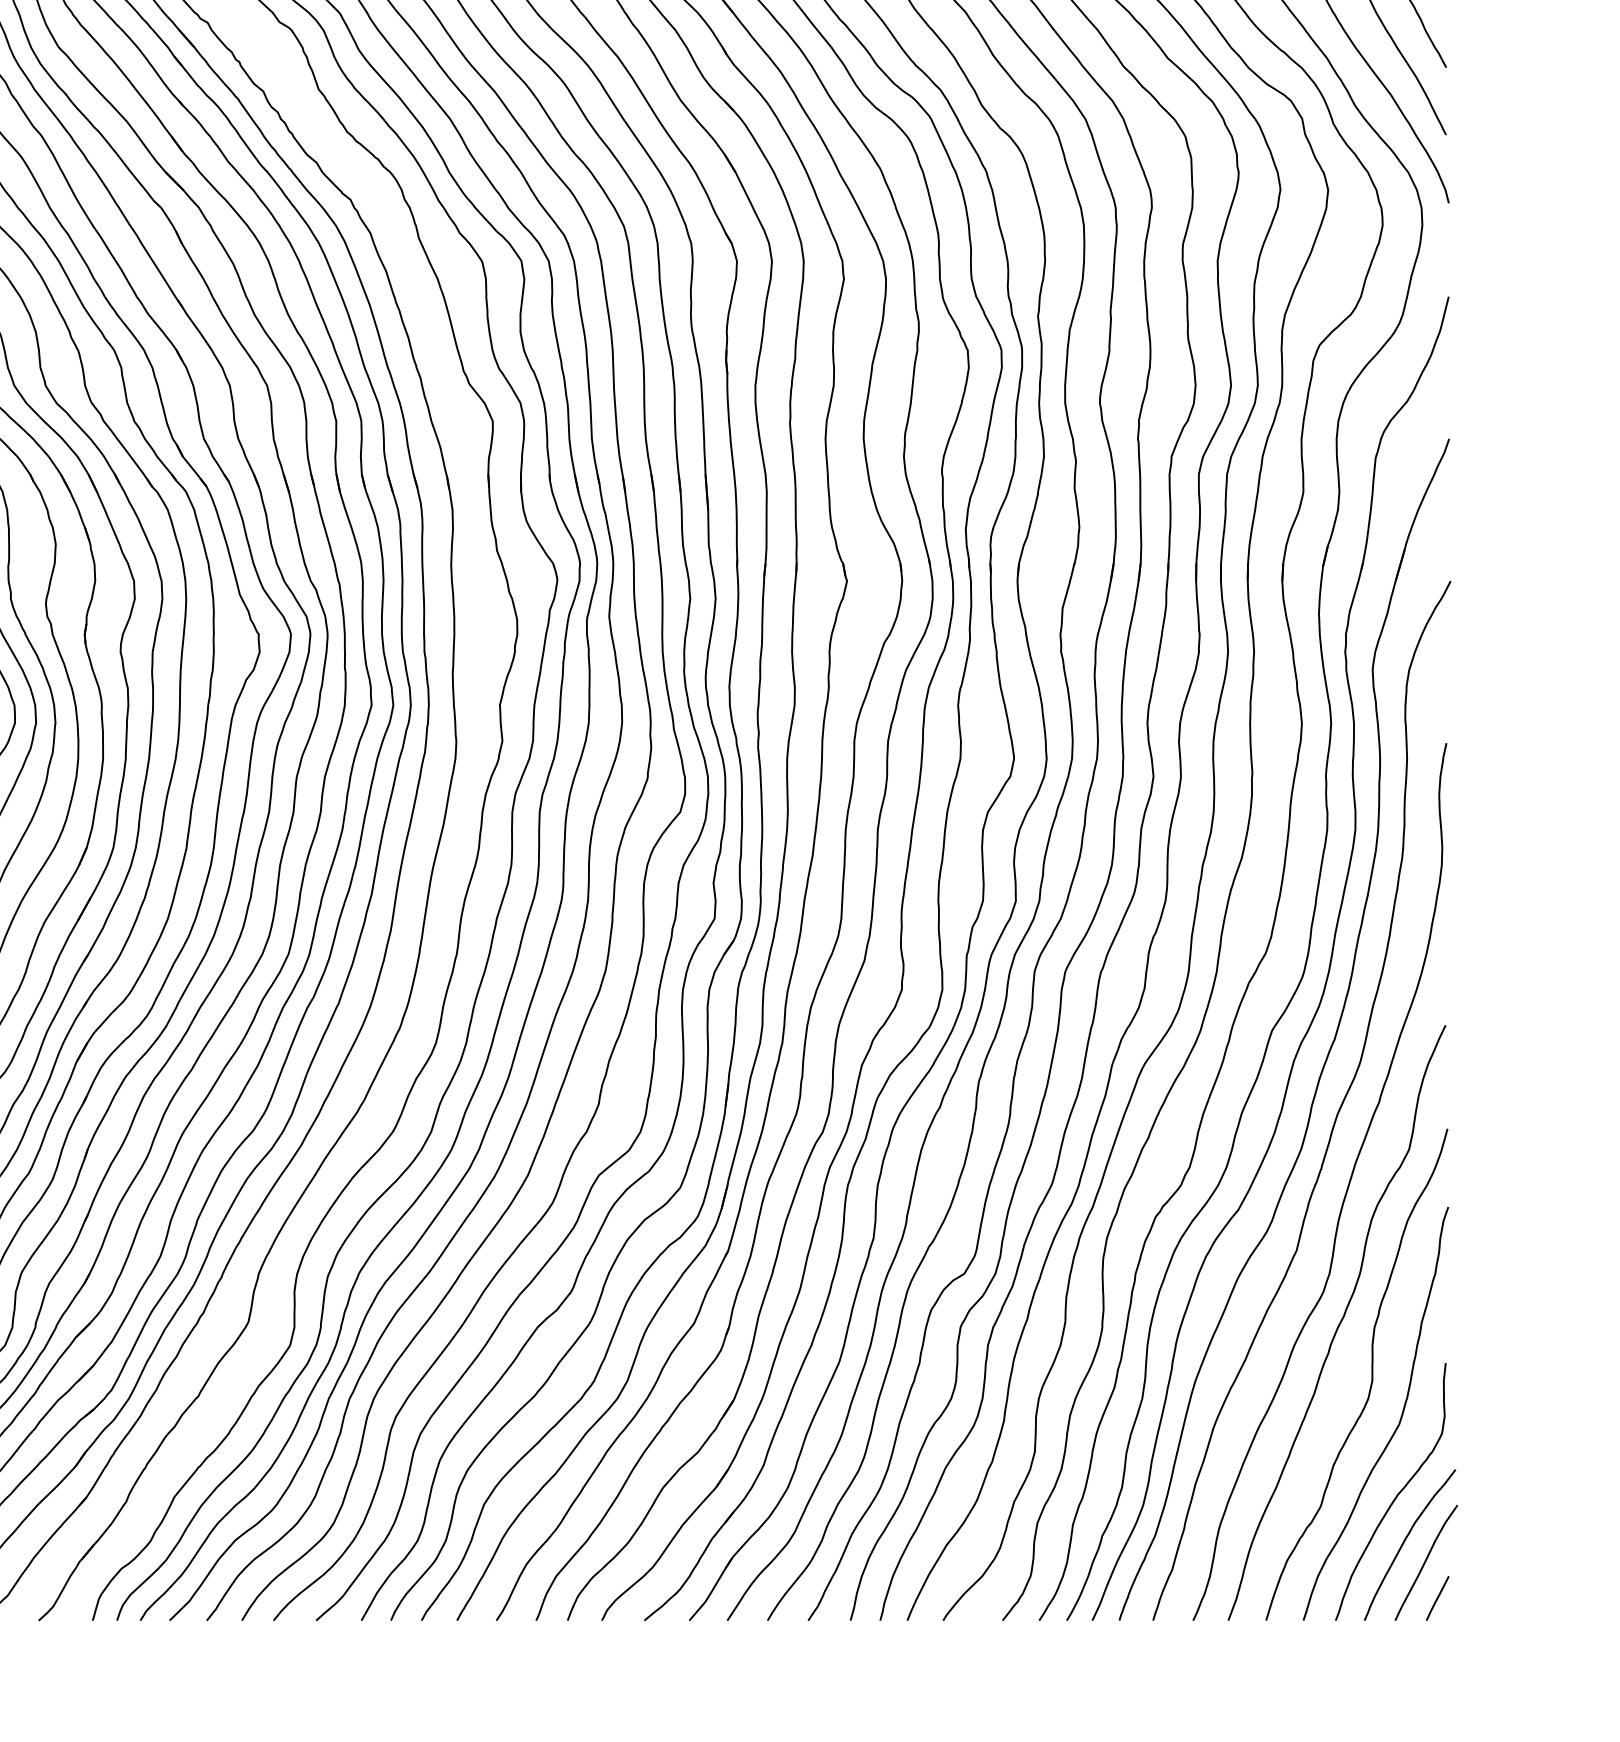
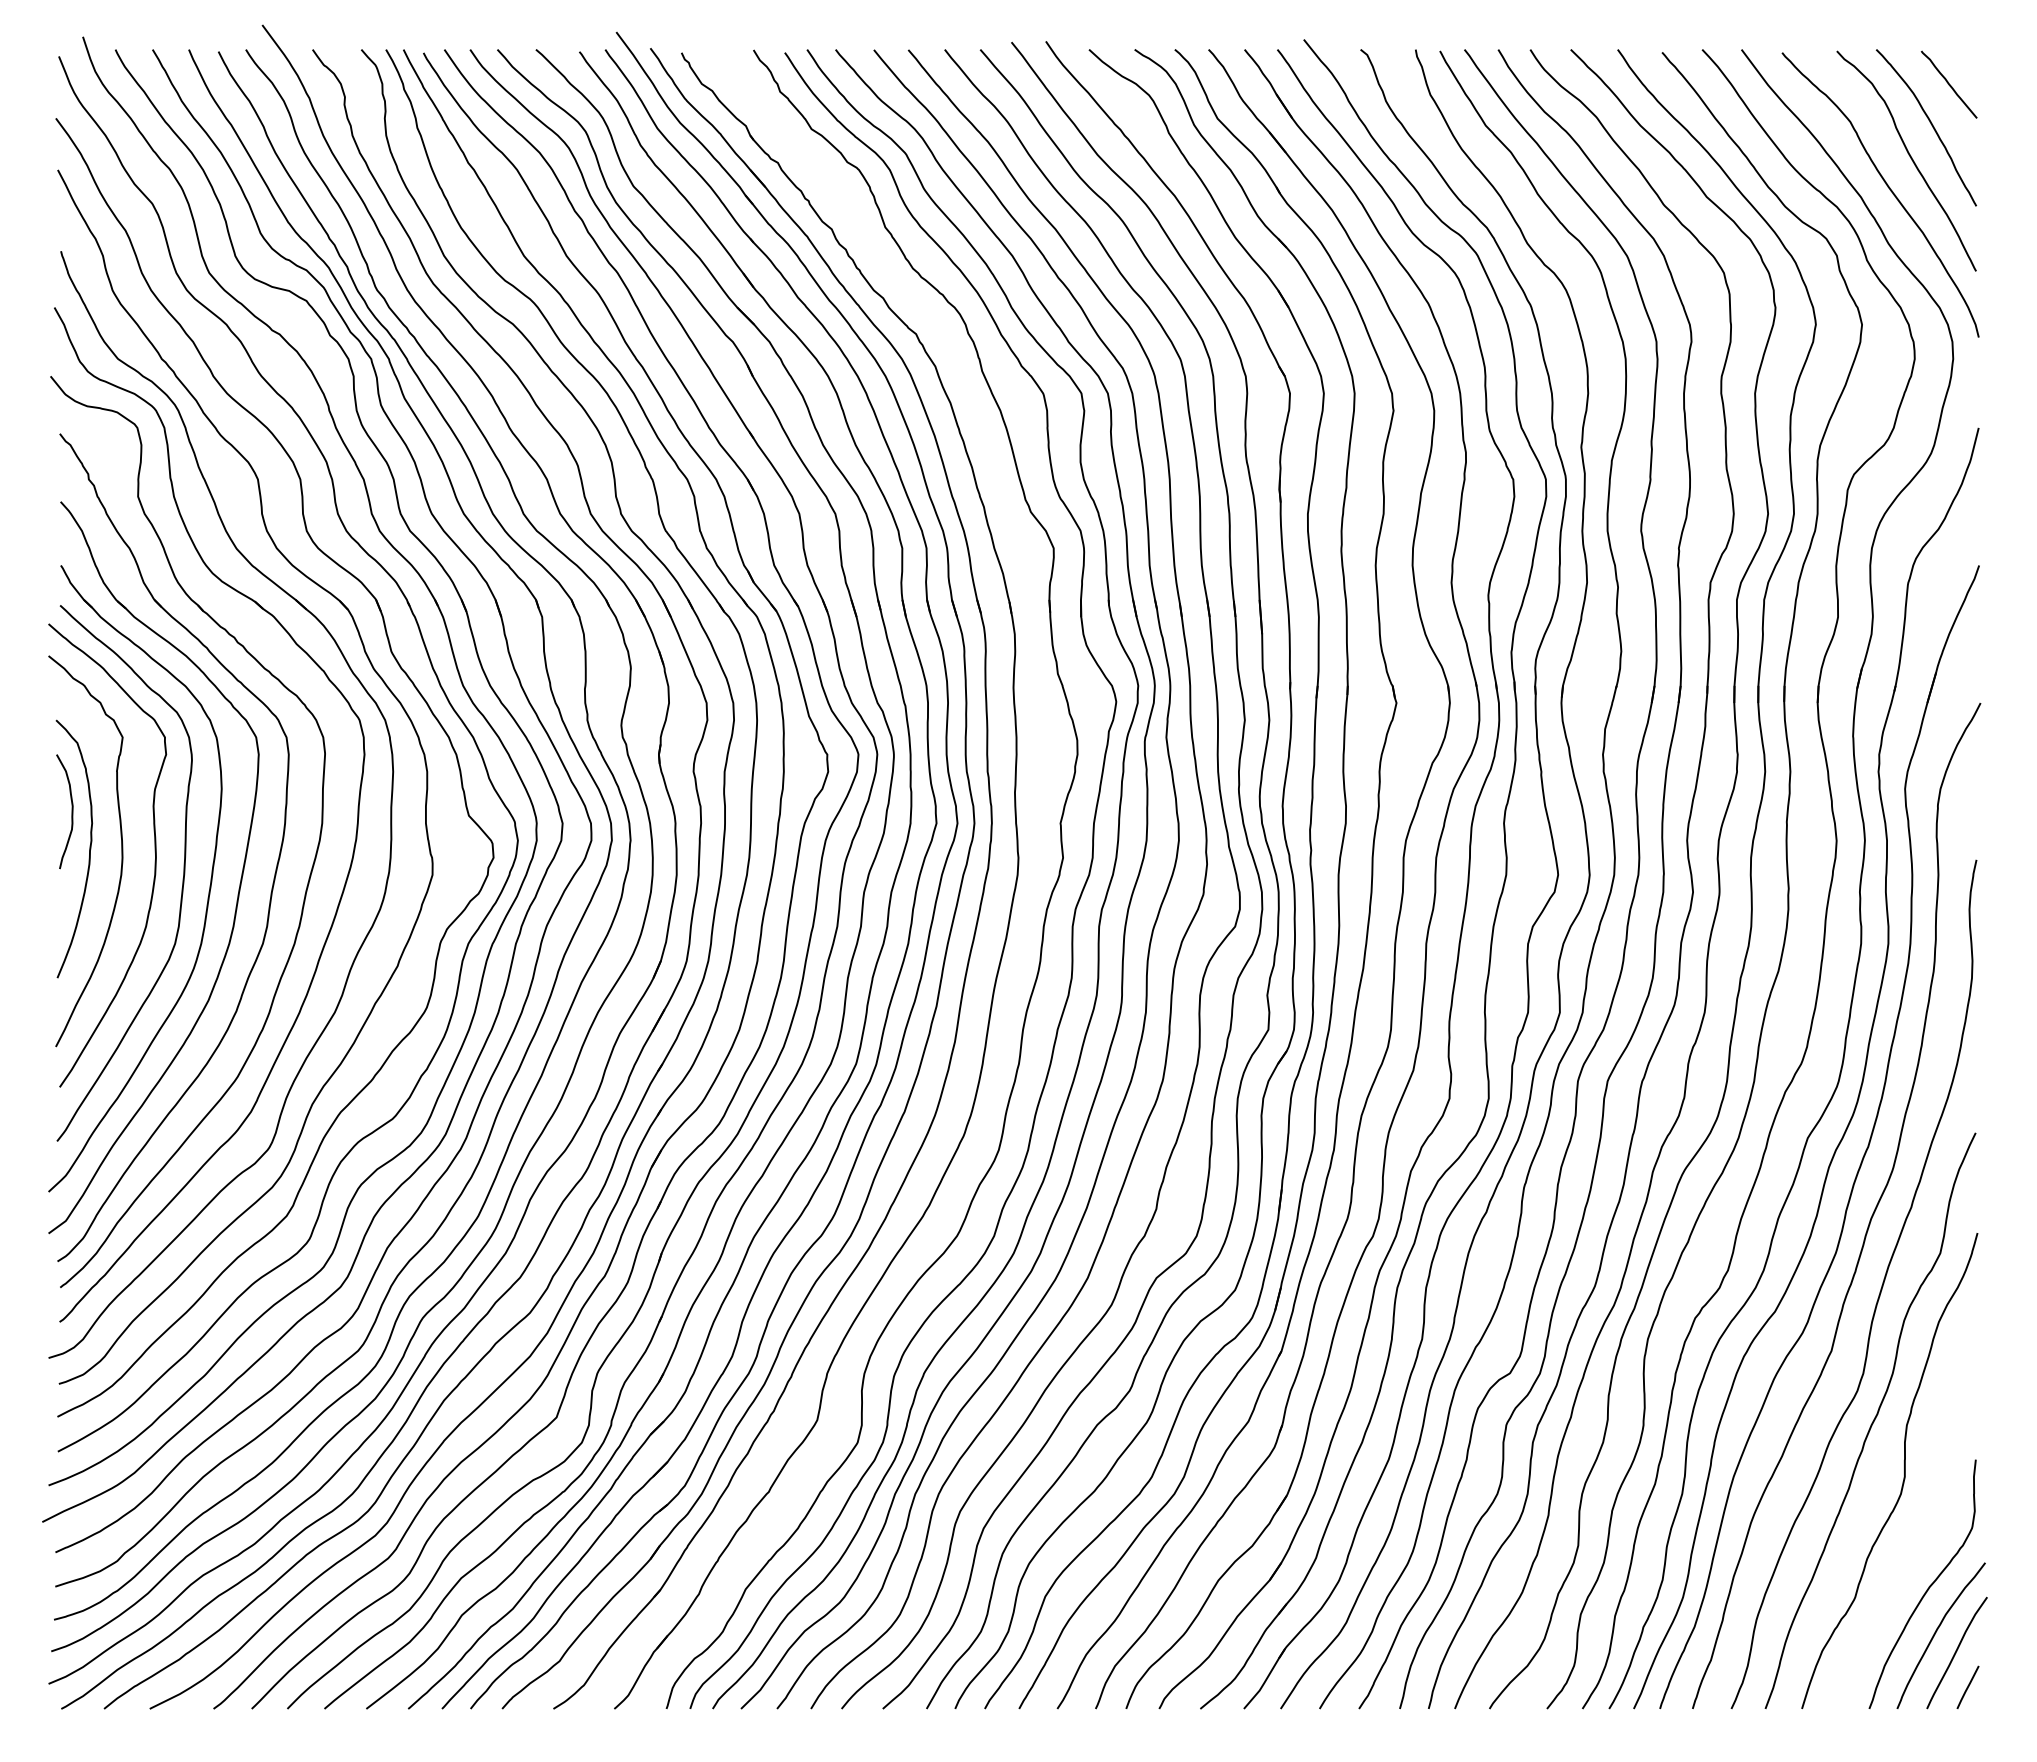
curve: (1398, 1421) -> (1930, 1516), removed

